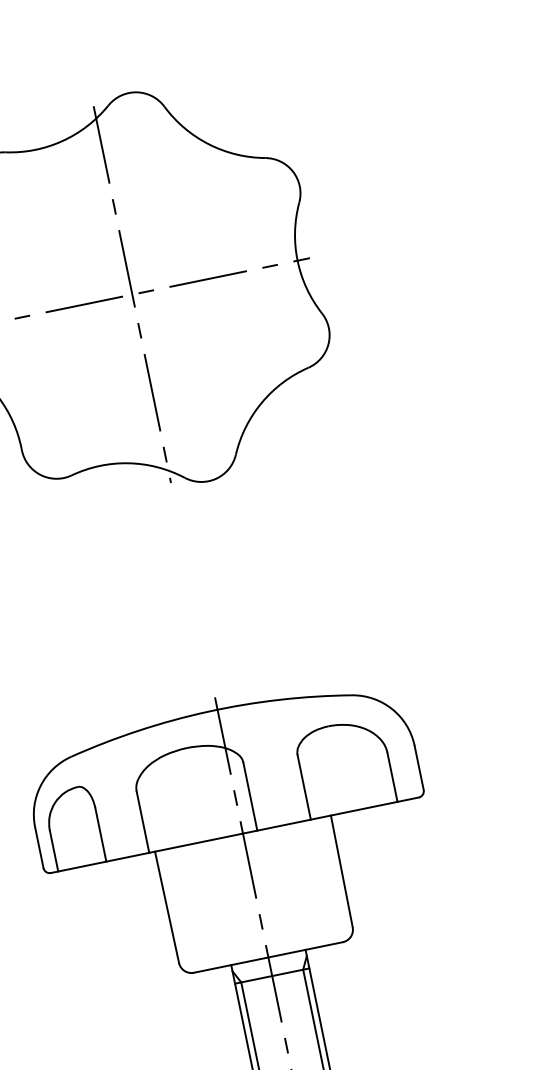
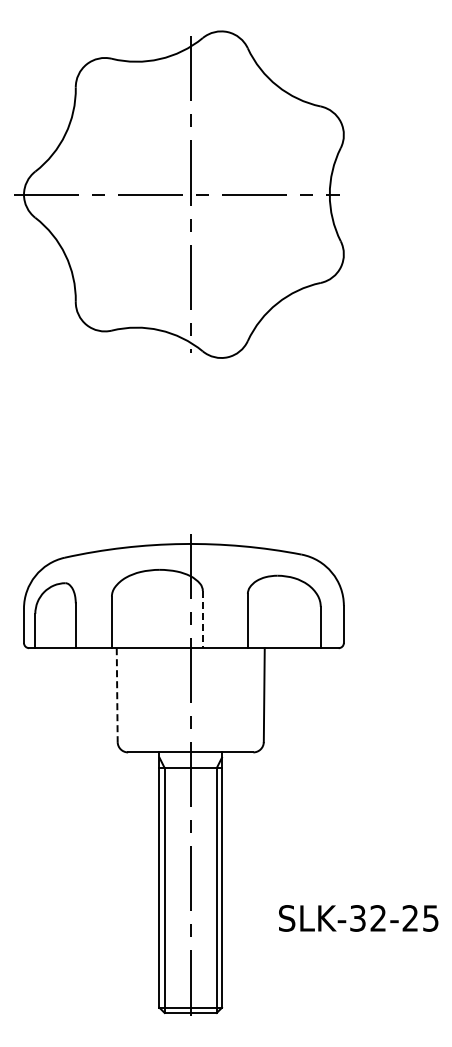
line: (249, 796) -> (202, 619), solid -> dashed
line: (167, 907) -> (117, 695), solid -> dashed

